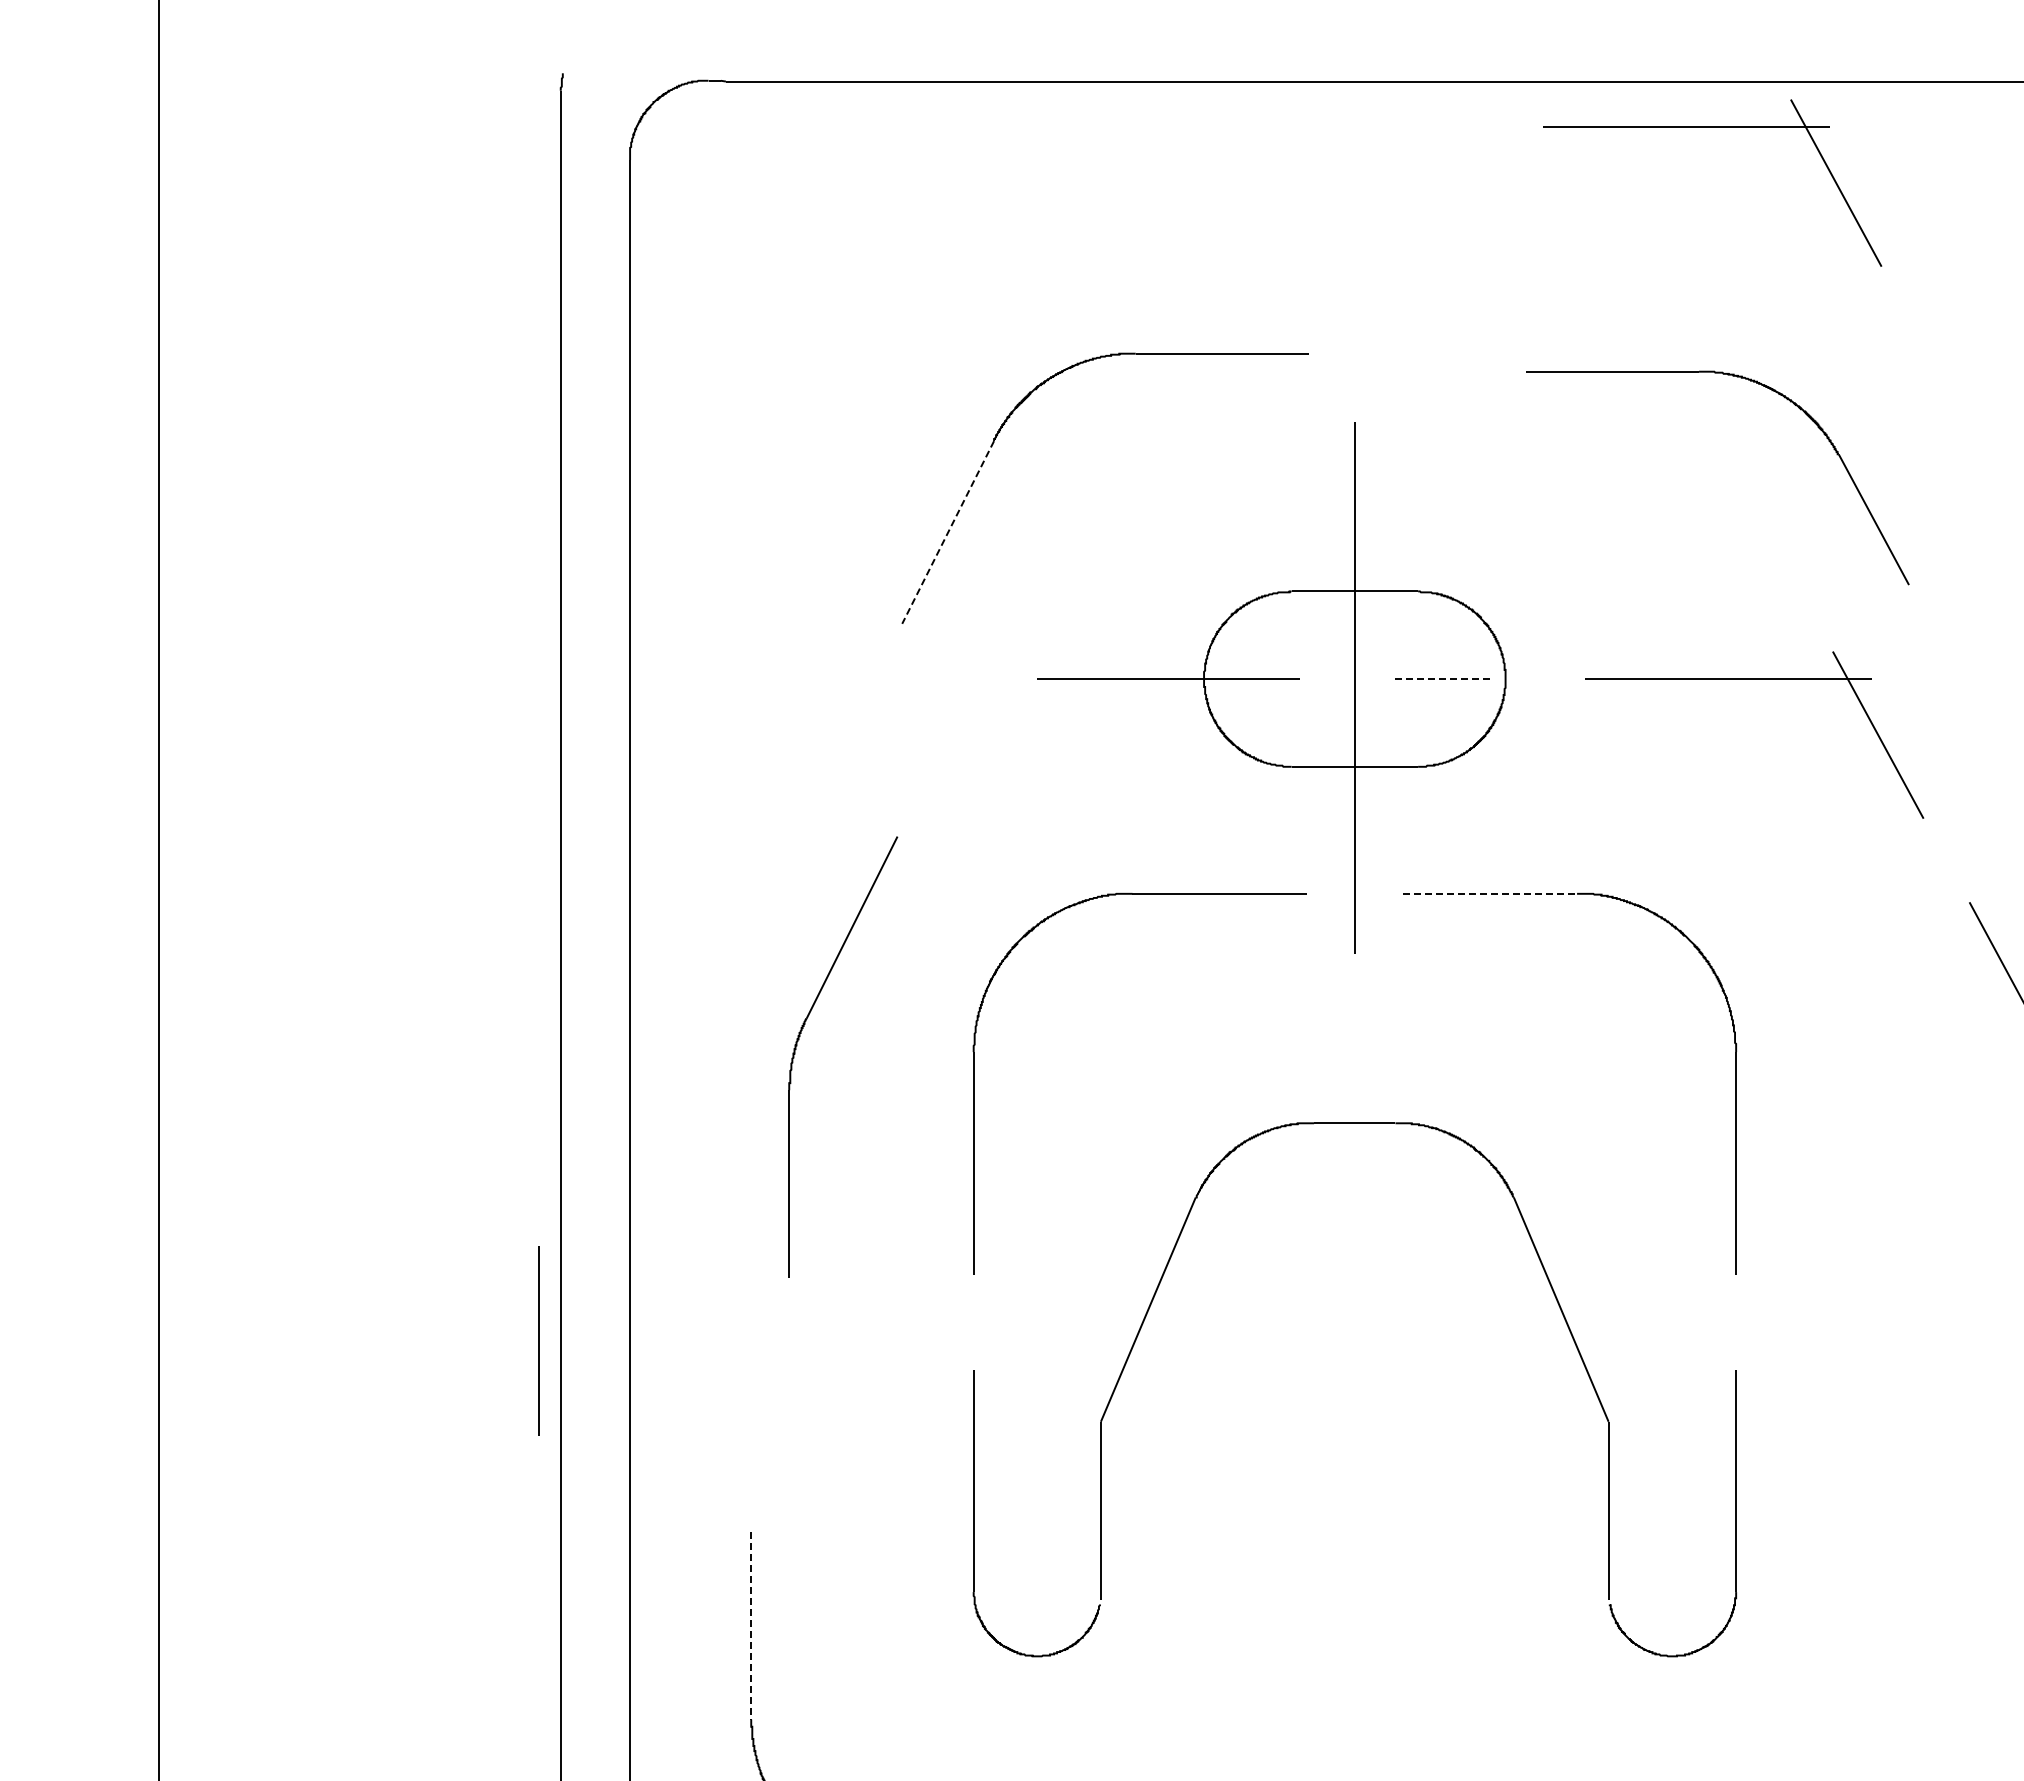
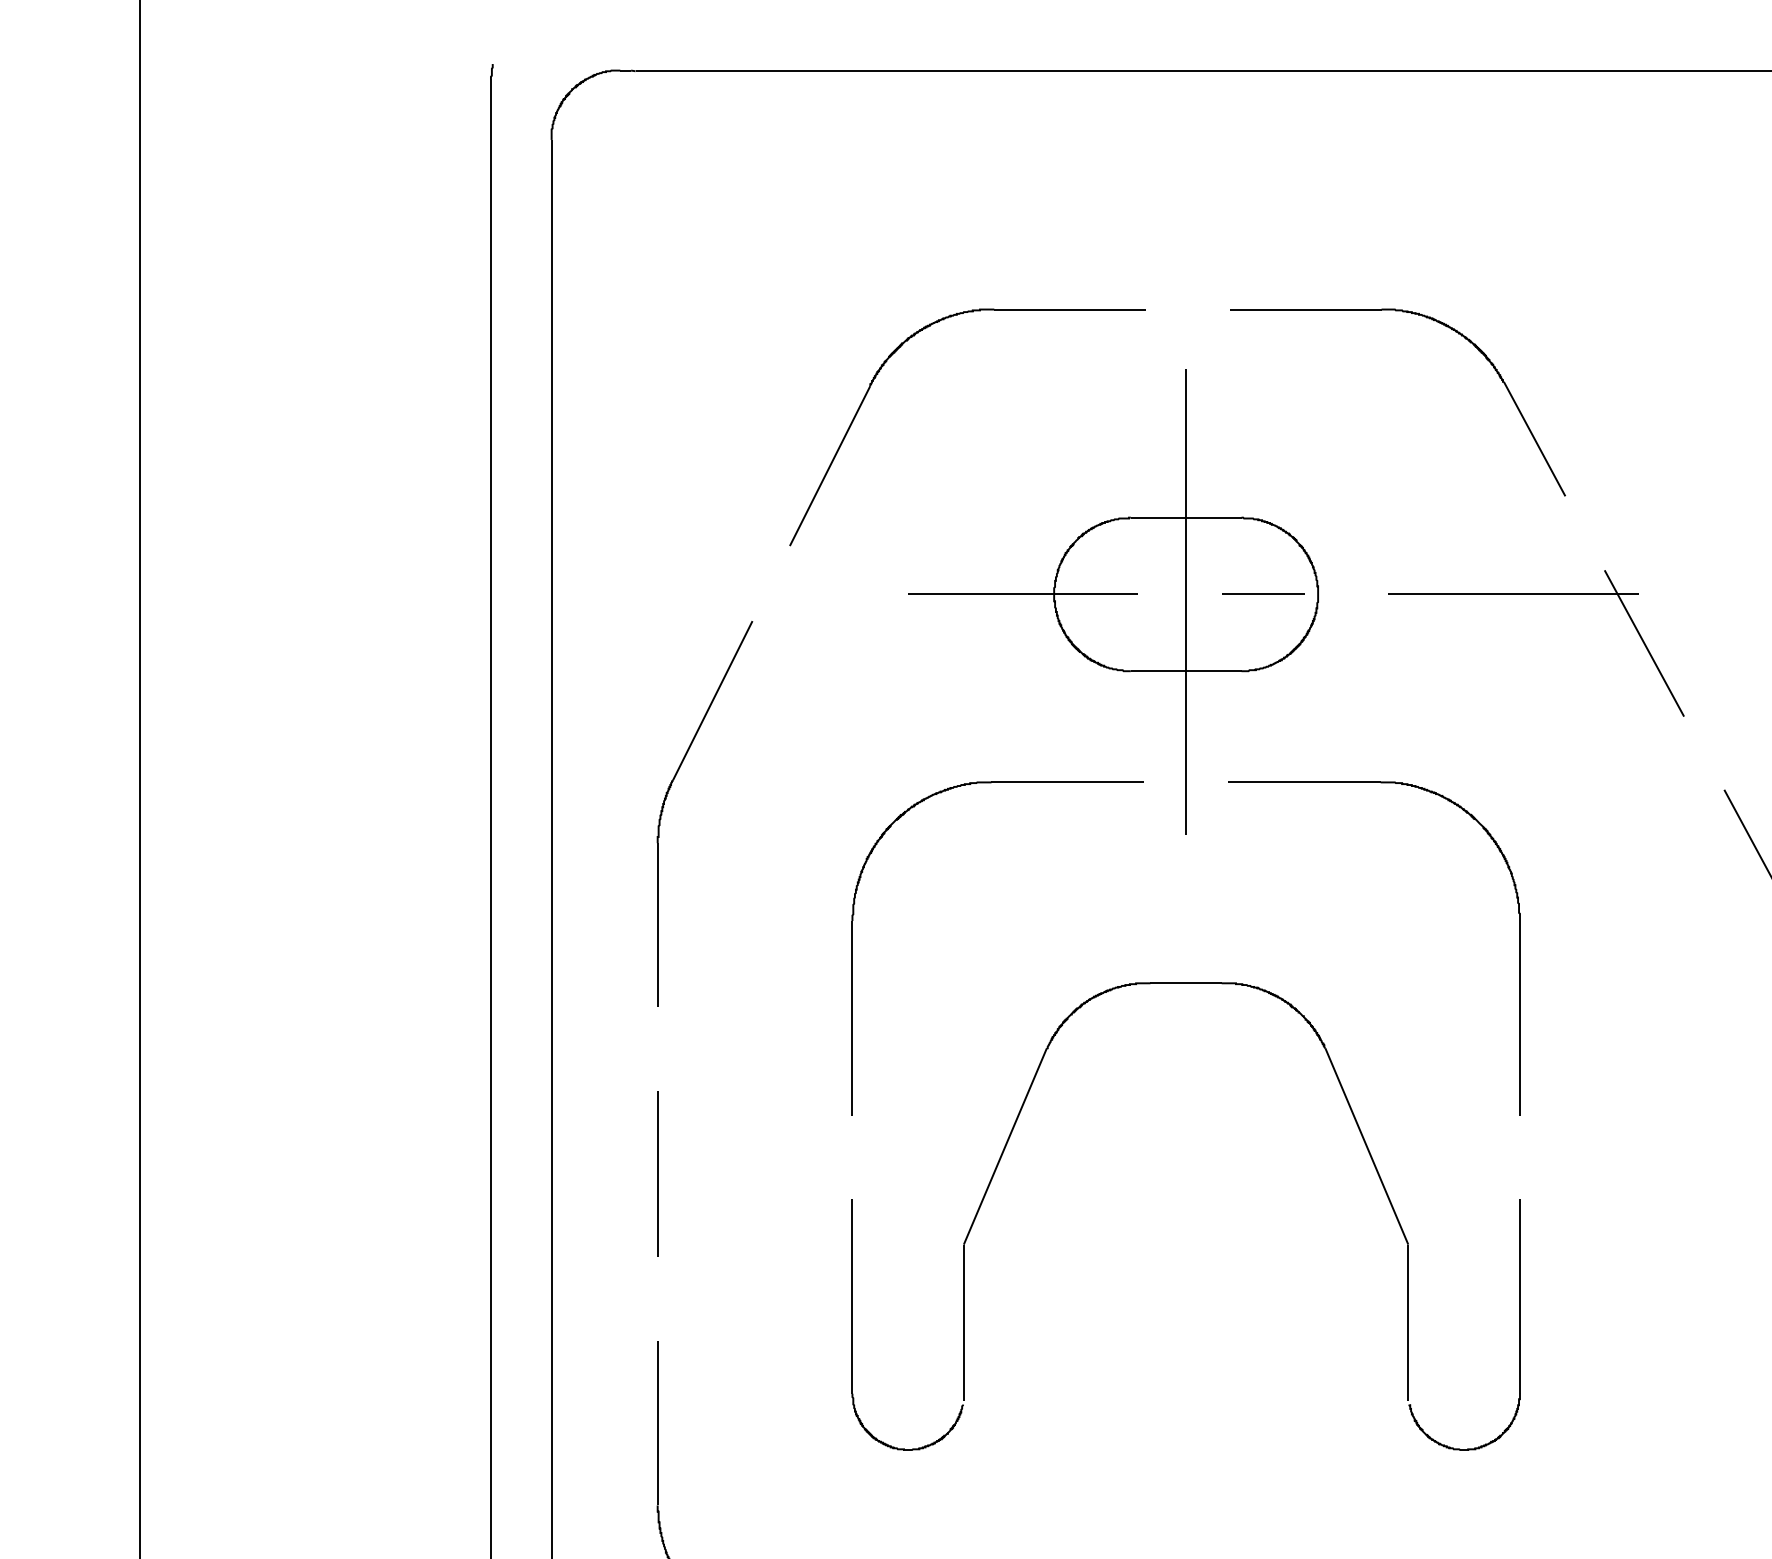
part: (1712, 127) -> (1499, 111), removed
part: (1750, 381) -> (1426, 318), moved
line: (947, 532) -> (829, 466), dashed -> solid
line: (1442, 679) -> (1262, 594), dashed -> solid
line: (1490, 893) -> (1304, 782), dashed -> solid
part: (799, 1040) -> (666, 799), moved
line: (538, 1340) -> (657, 1173), moved
line: (751, 1625) -> (657, 1422), dashed -> solid

